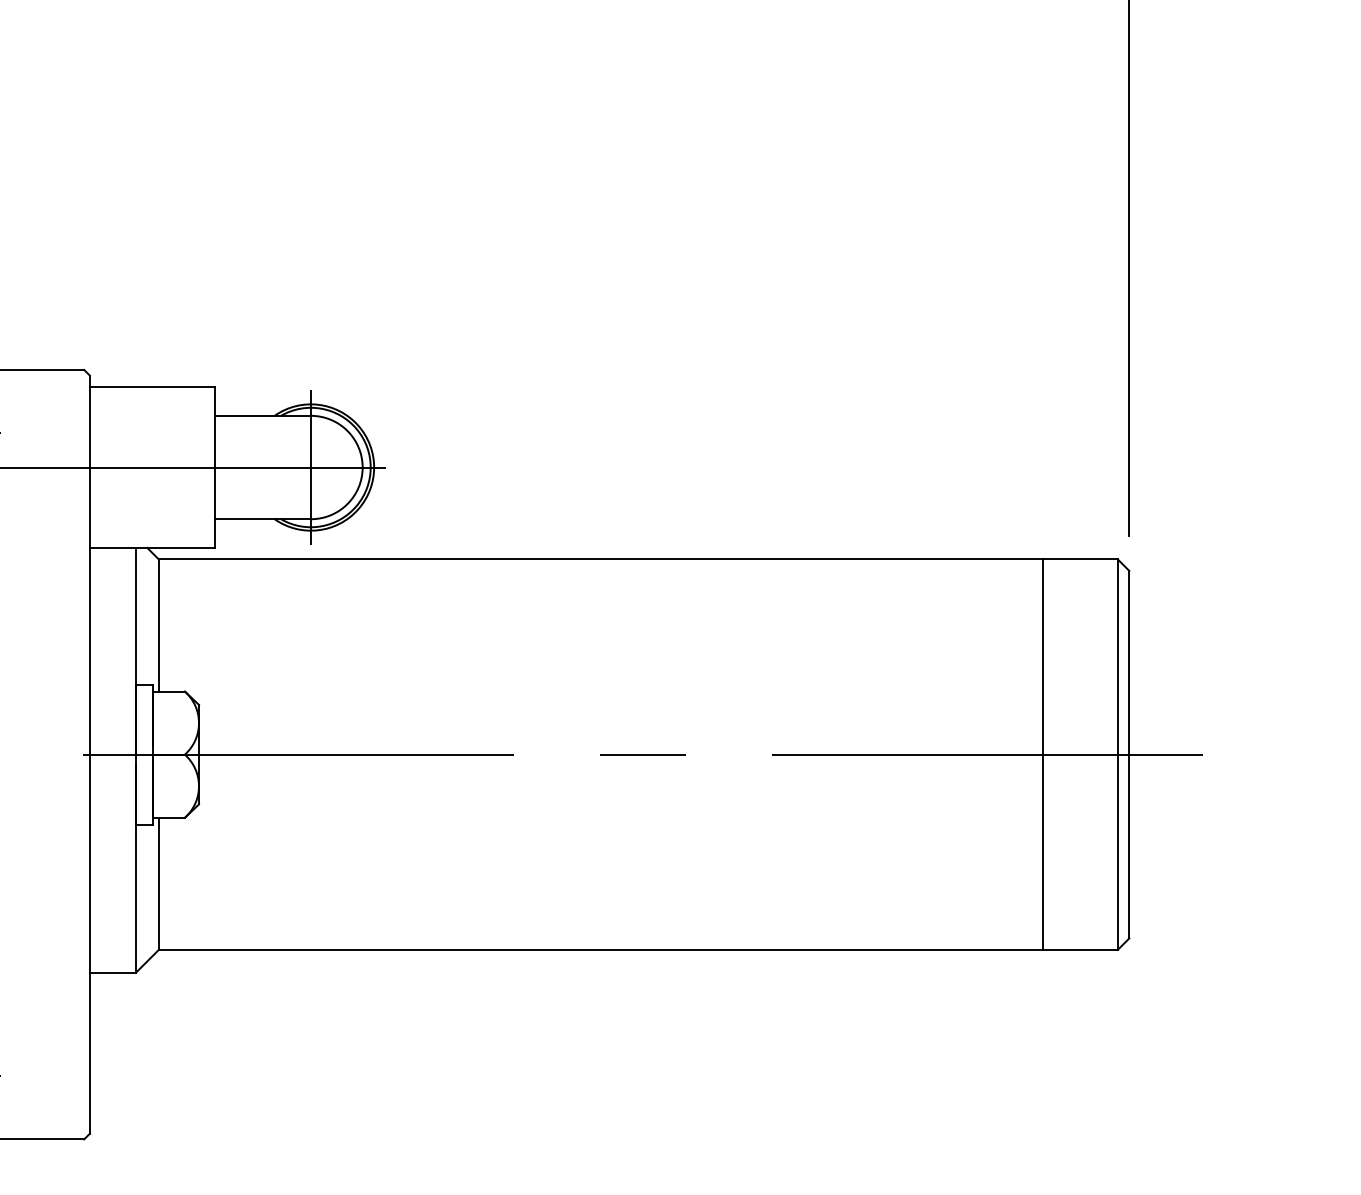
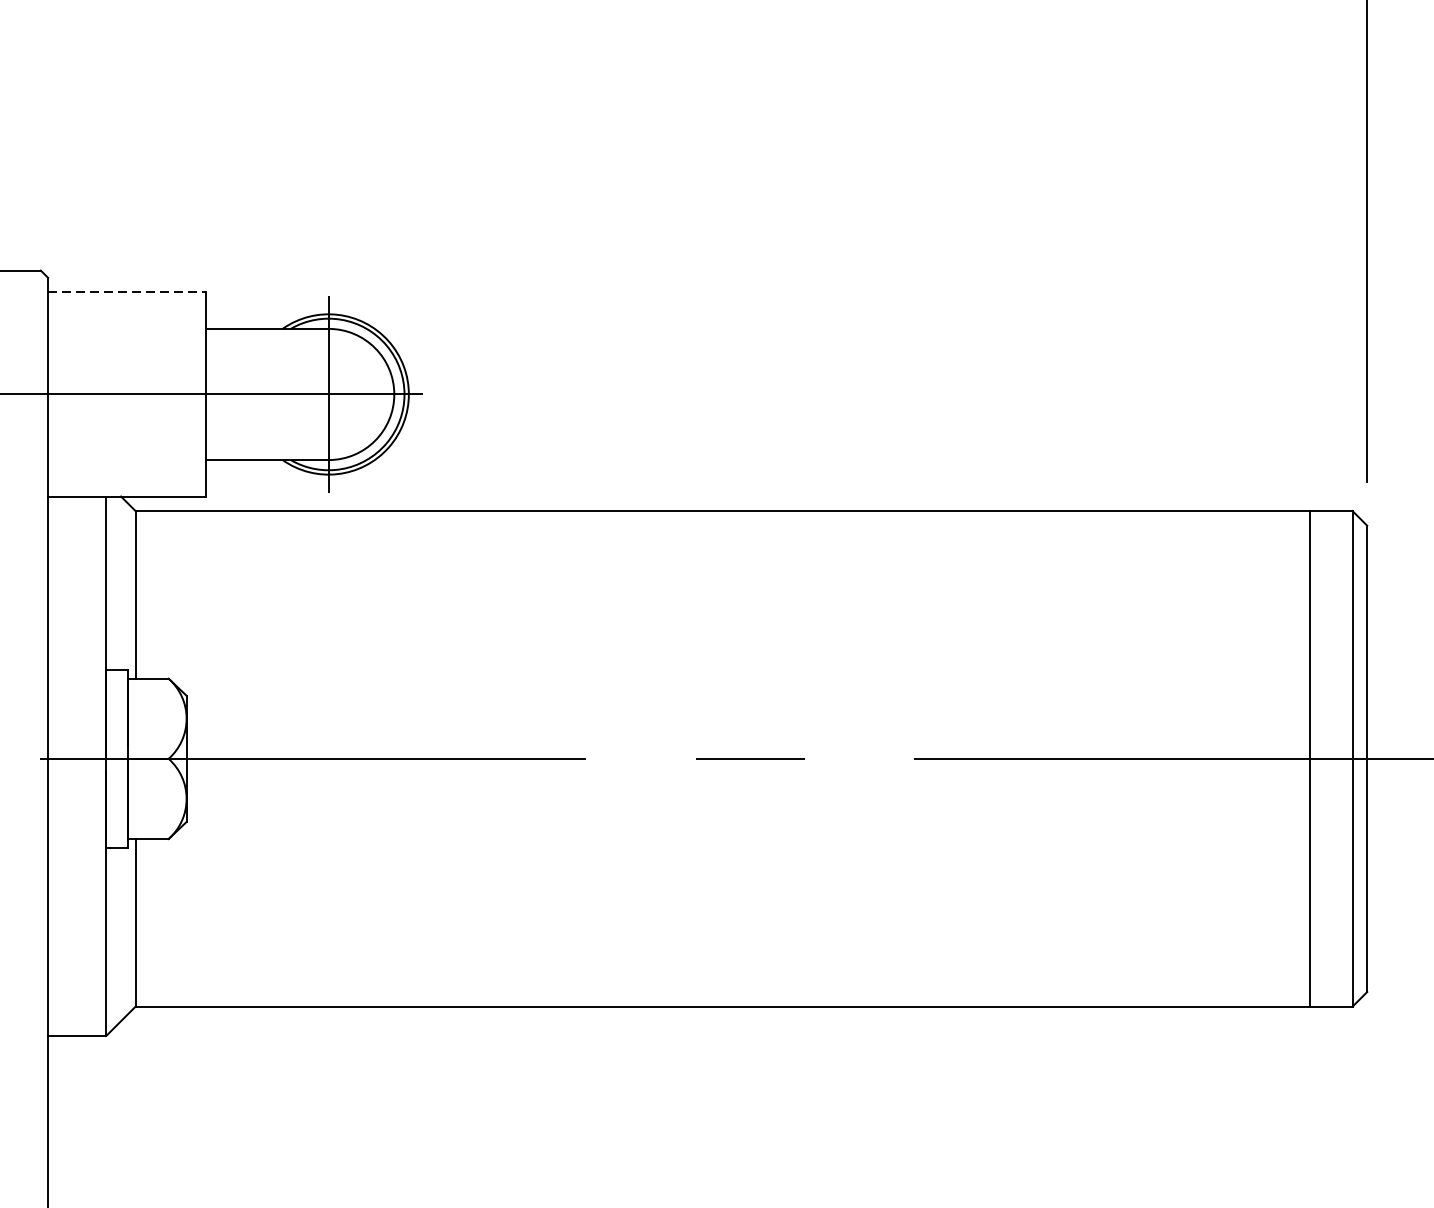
line: (152, 387) -> (127, 292), solid -> dashed
line: (1043, 754) -> (1310, 758), moved

